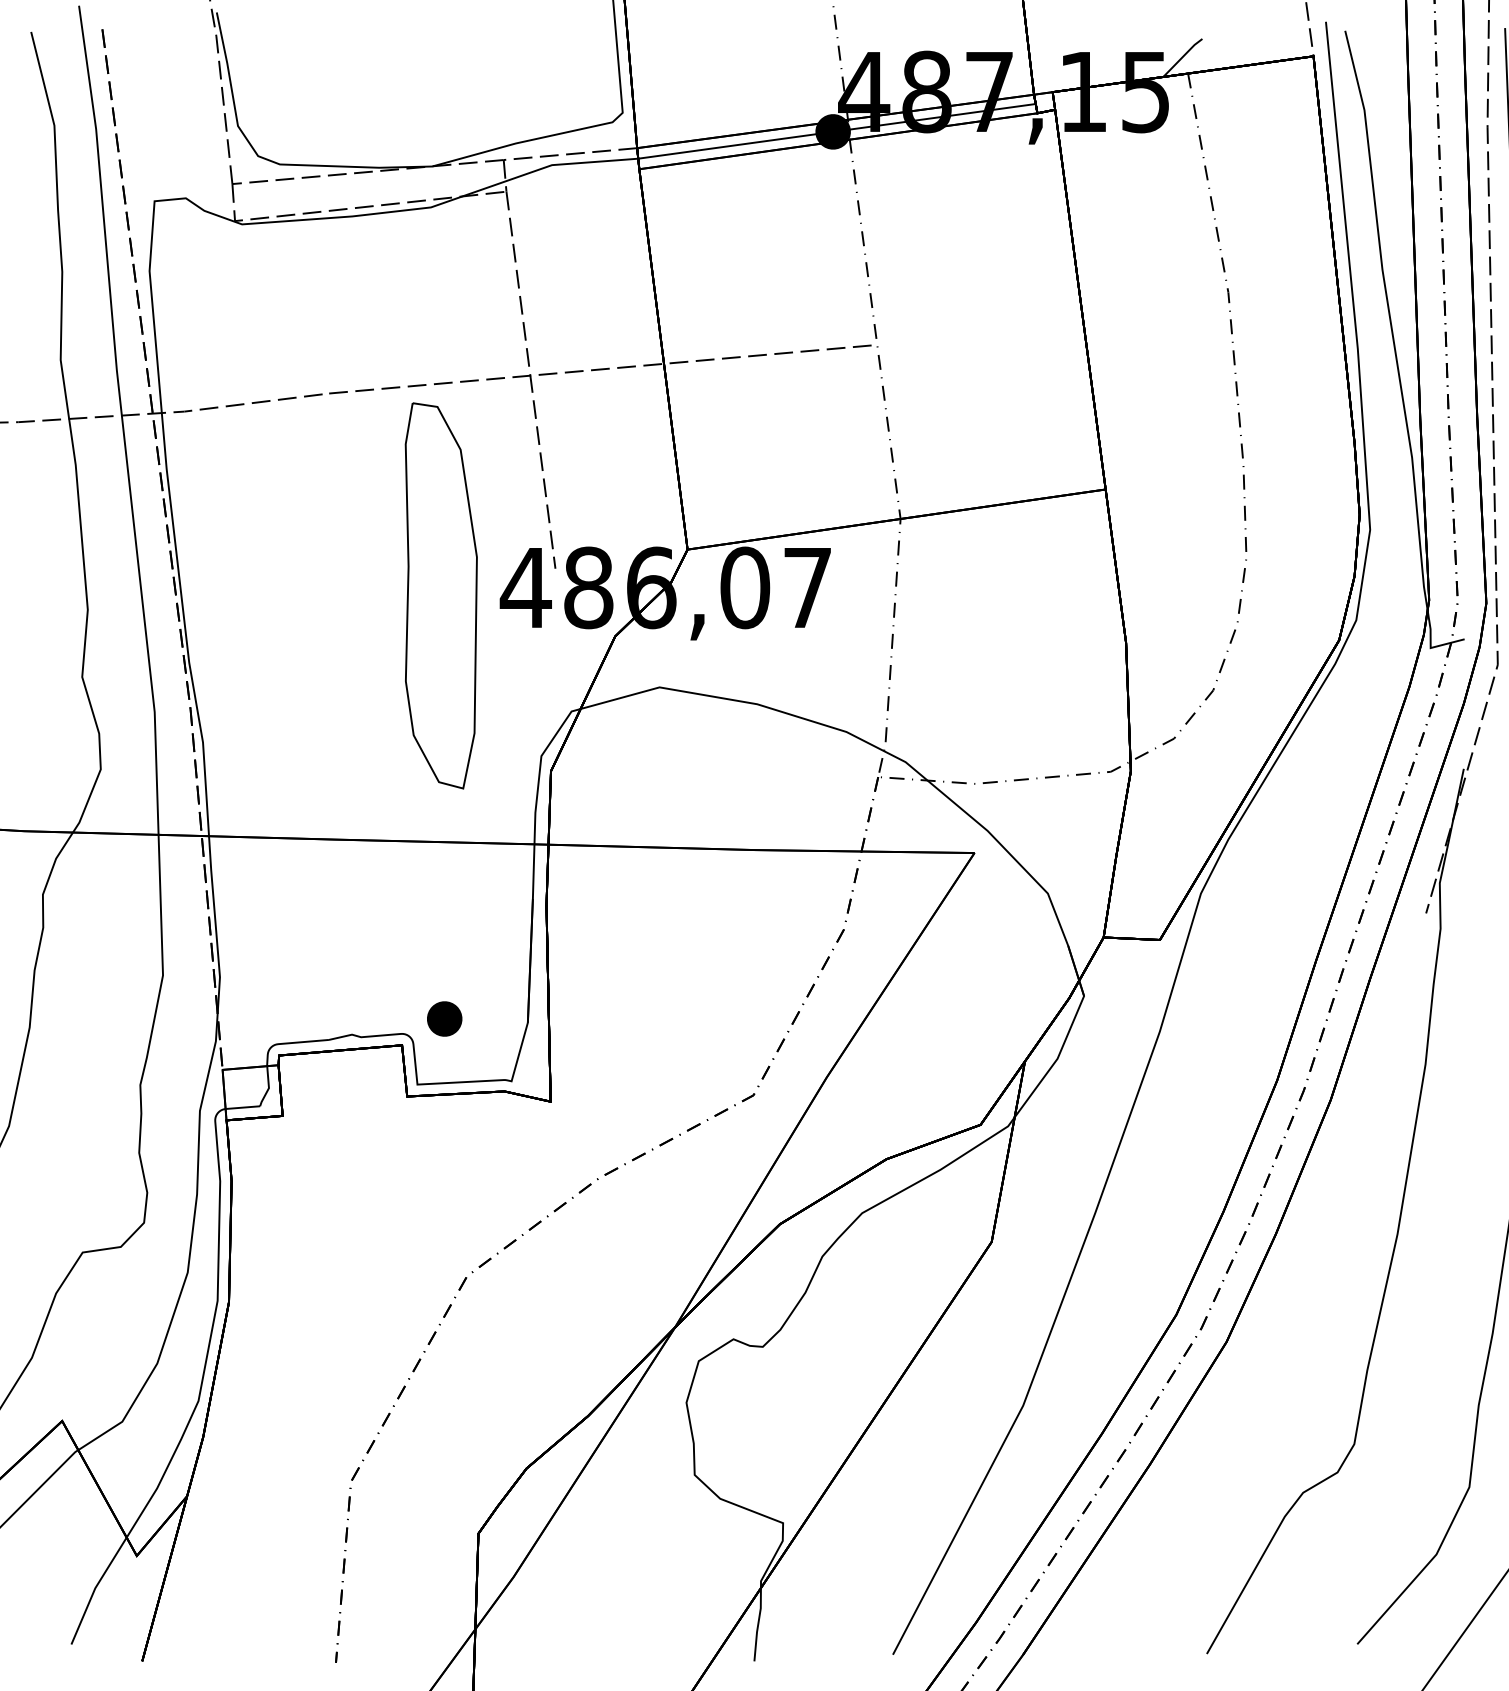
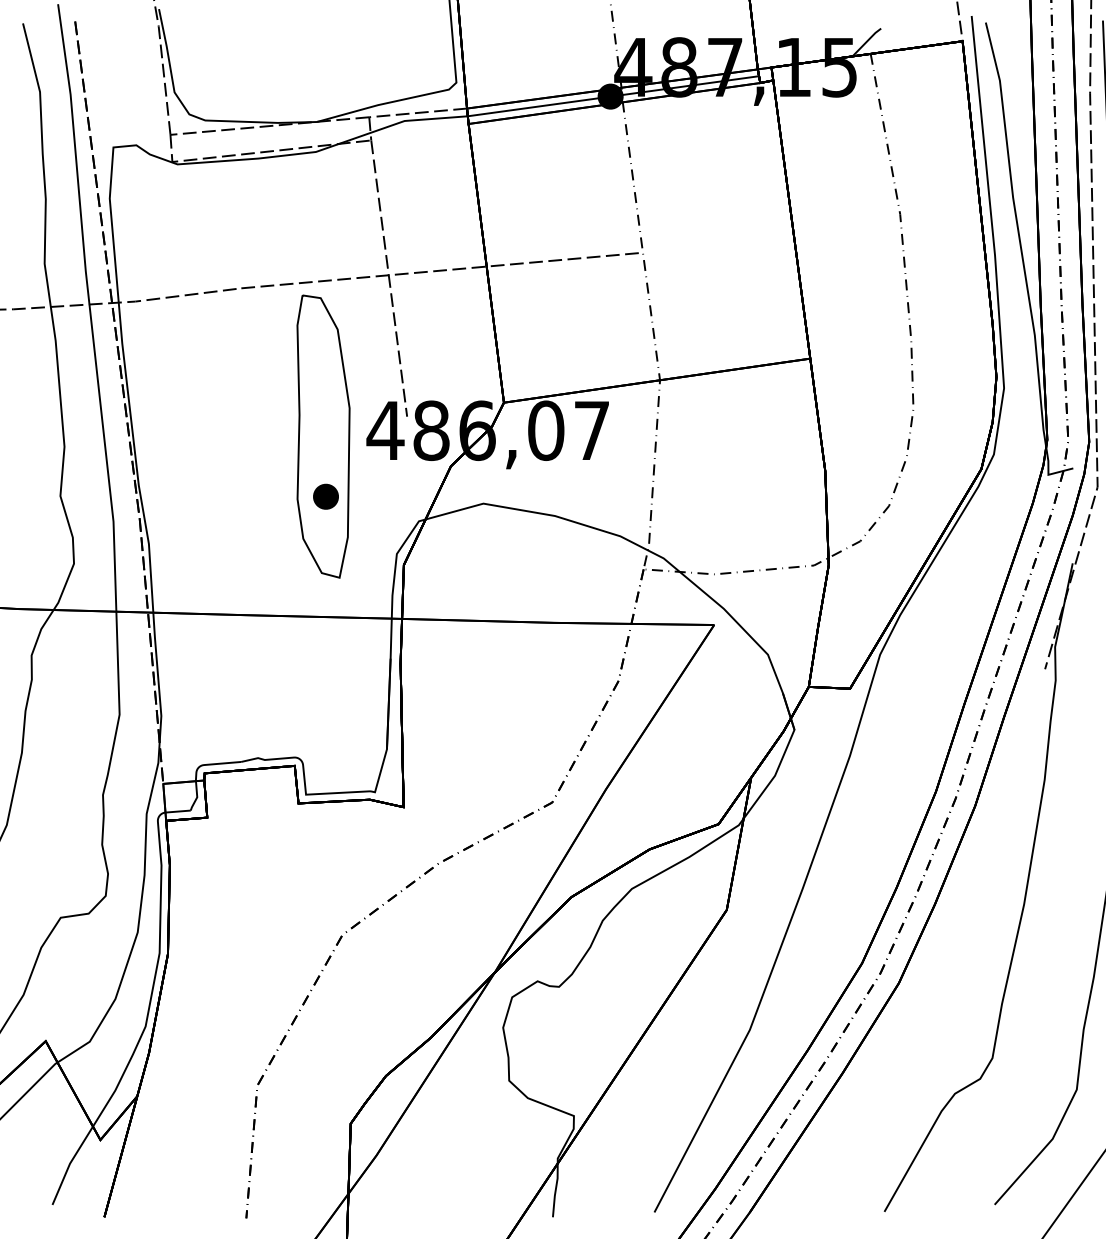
part: (444, 1018) -> (325, 496), moved

